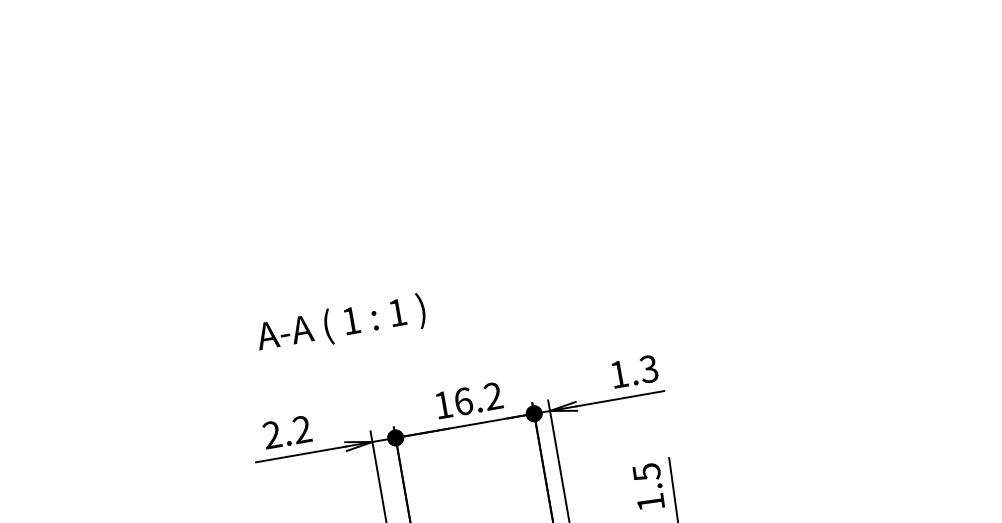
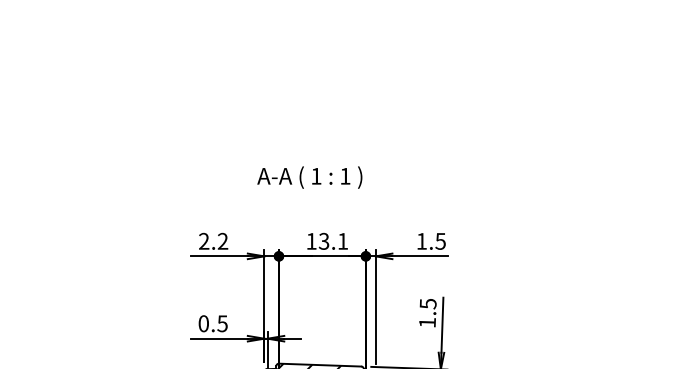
text: (340, 324) -> (309, 177), moved
text: (648, 367) -> (440, 240), 1.3 -> 1.5
text: (478, 397) -> (333, 240), 16.2 -> 13.1

